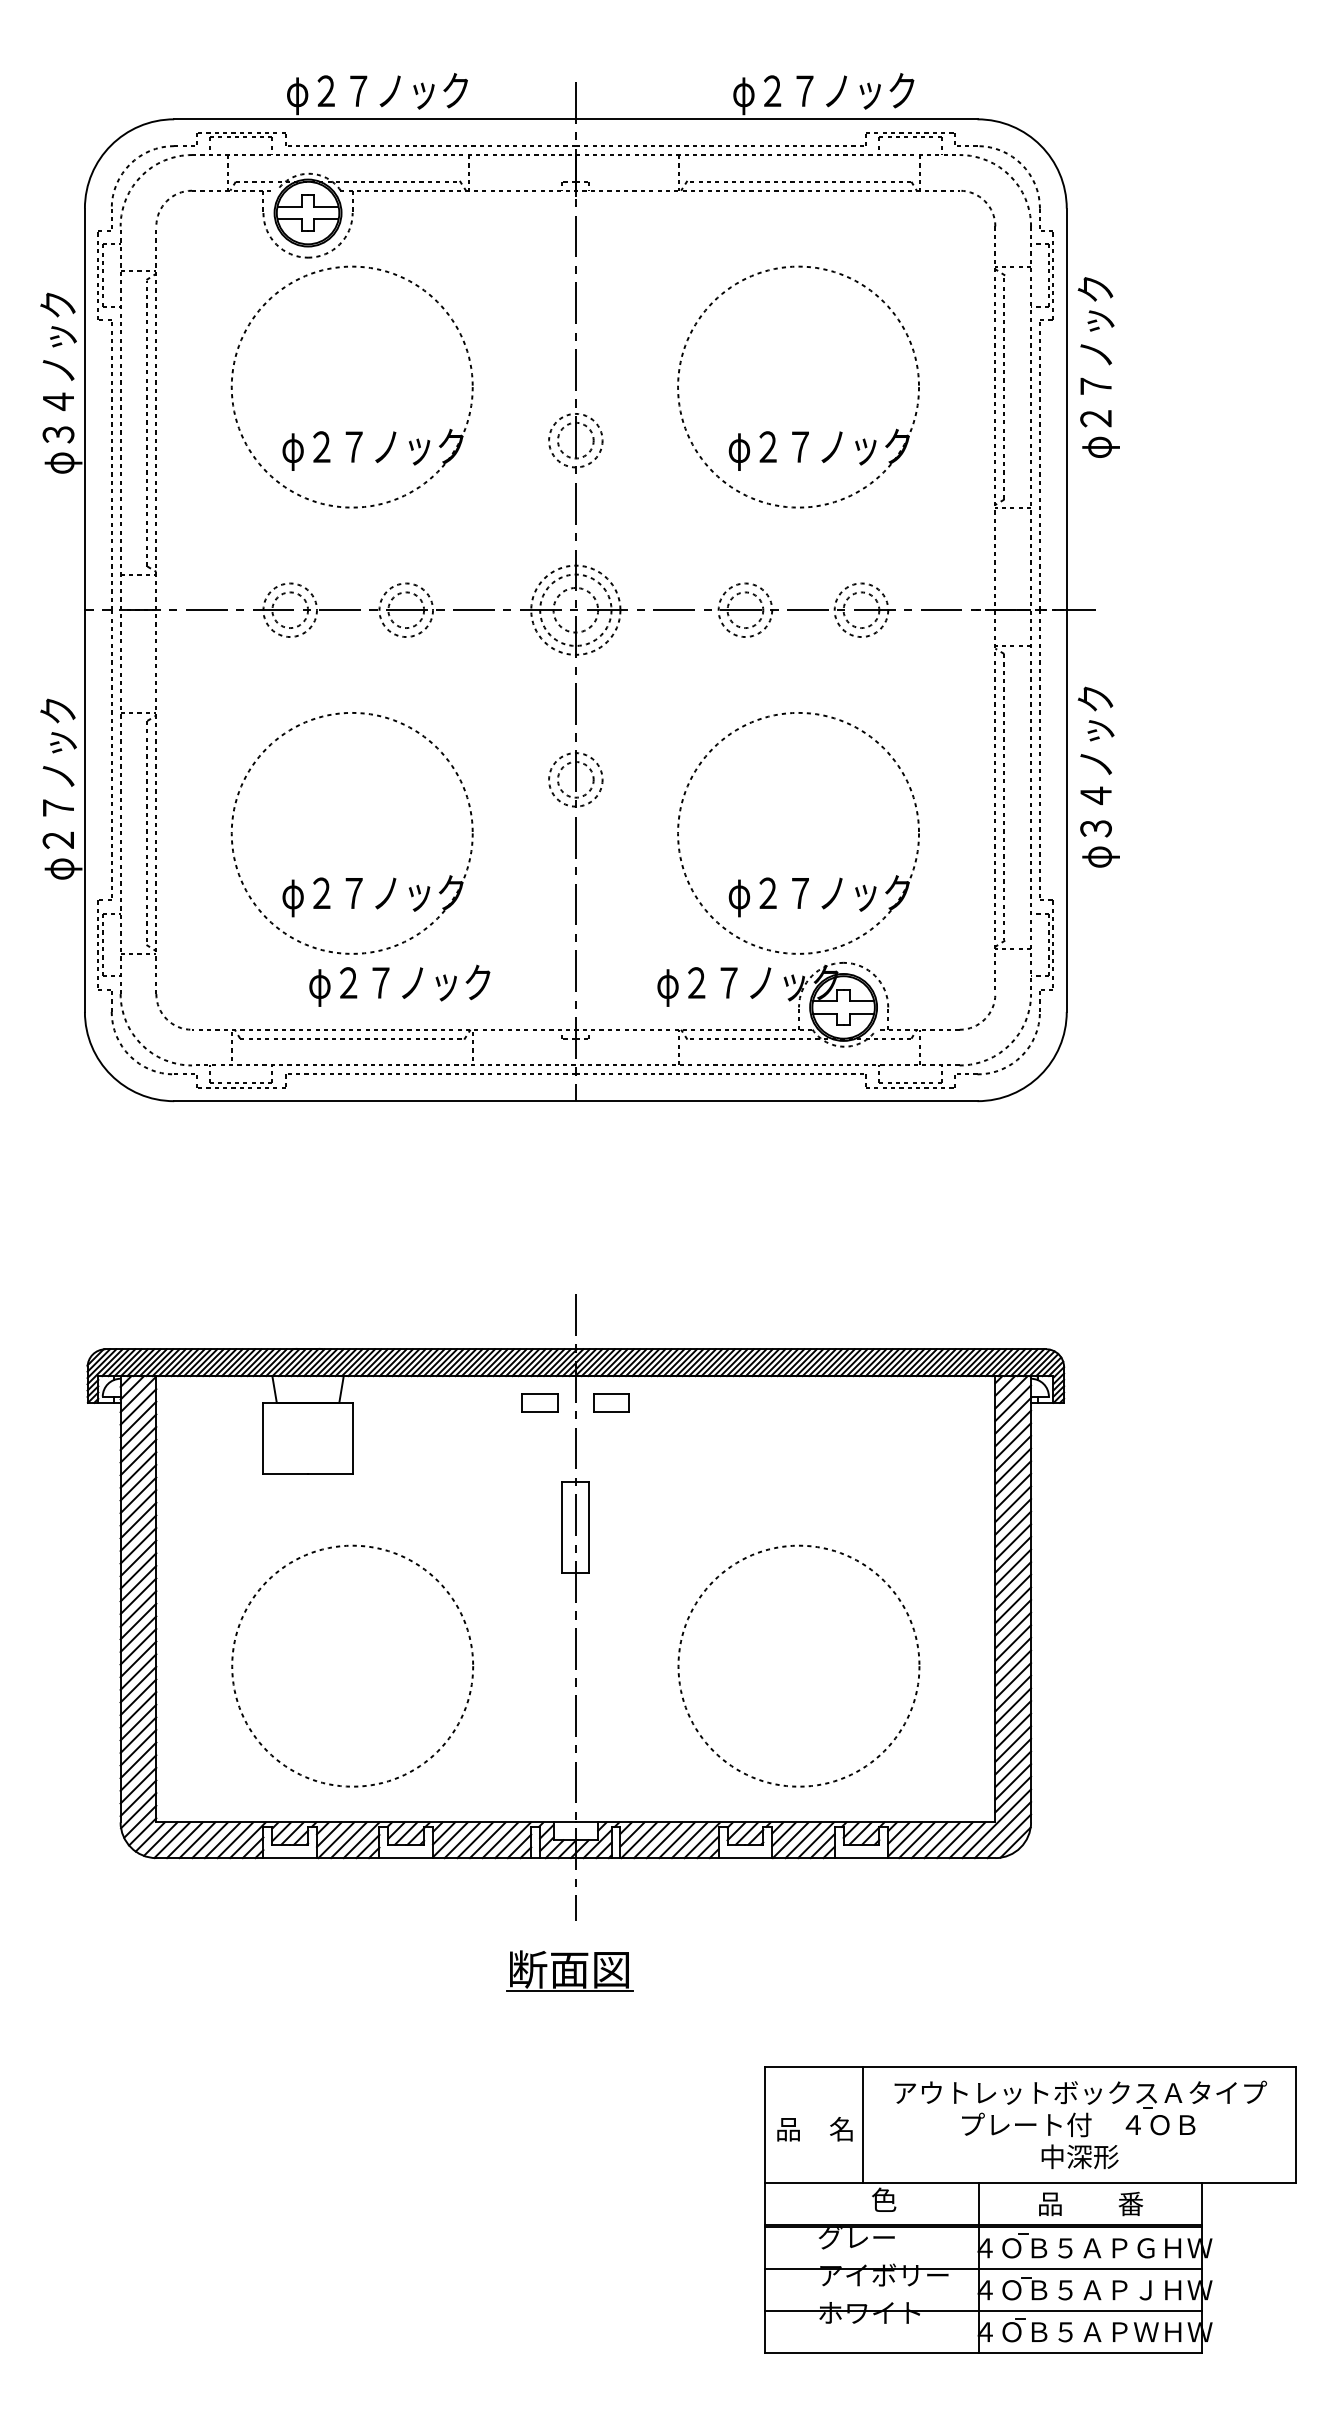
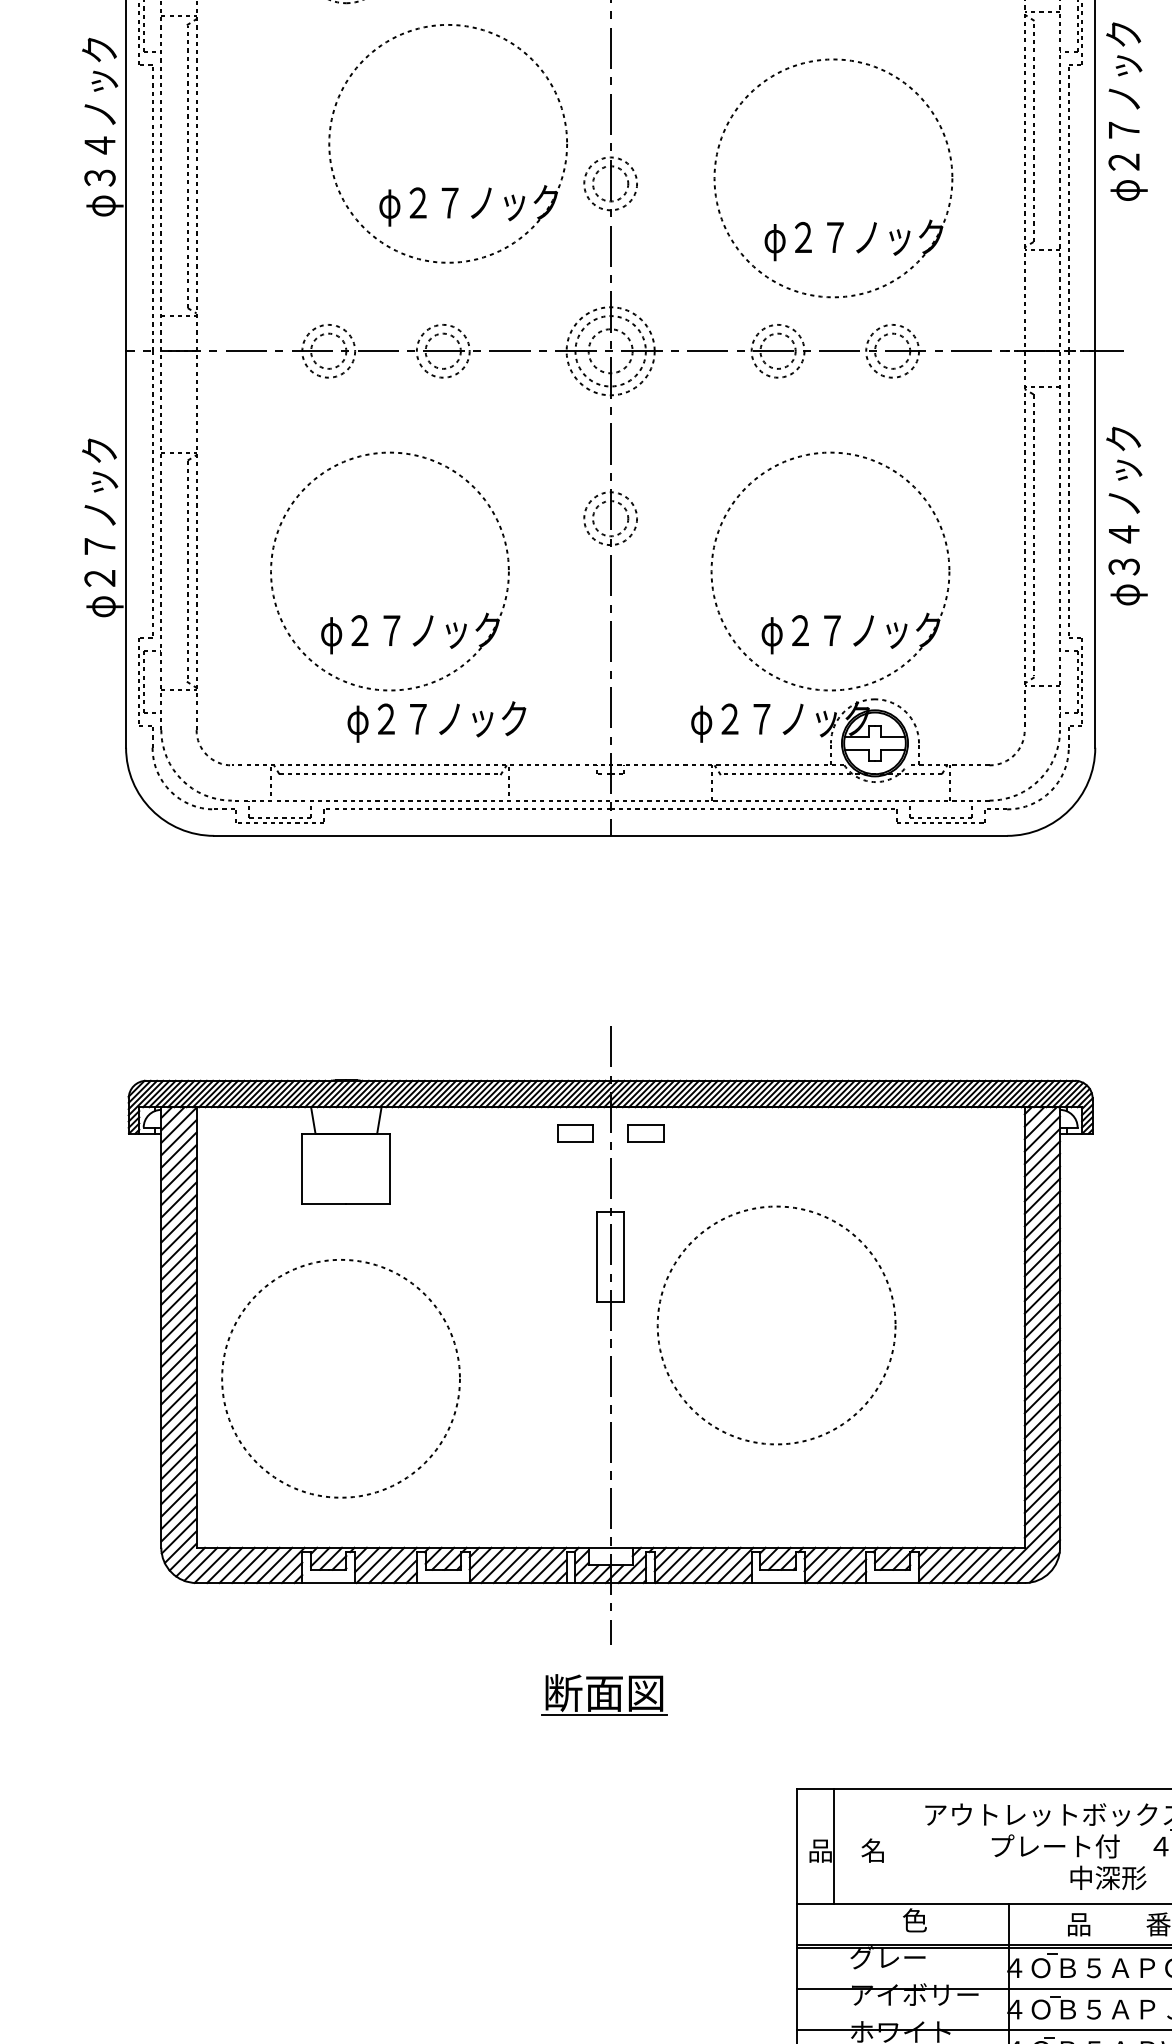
part: (351, 431) -> (447, 187), moved
part: (798, 431) -> (833, 222), moved
circle: (352, 1665) -> (340, 1378), moved
circle: (798, 1665) -> (776, 1324), moved
line: (862, 2125) -> (833, 1846), moved

